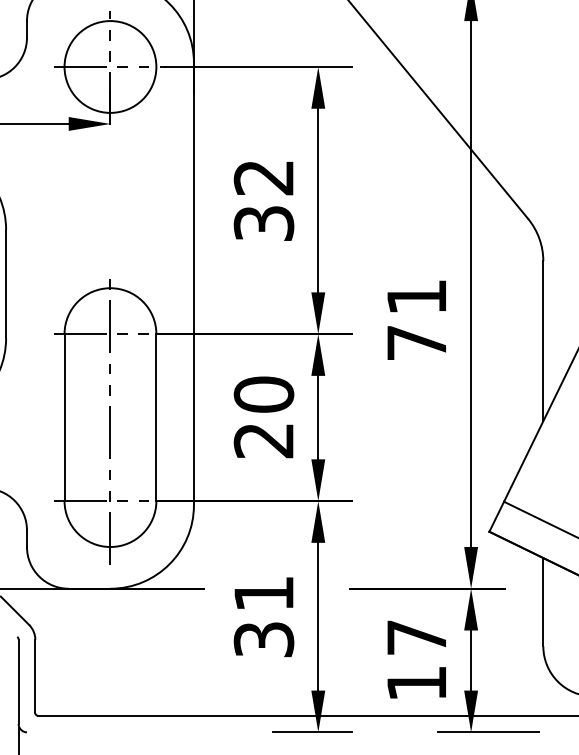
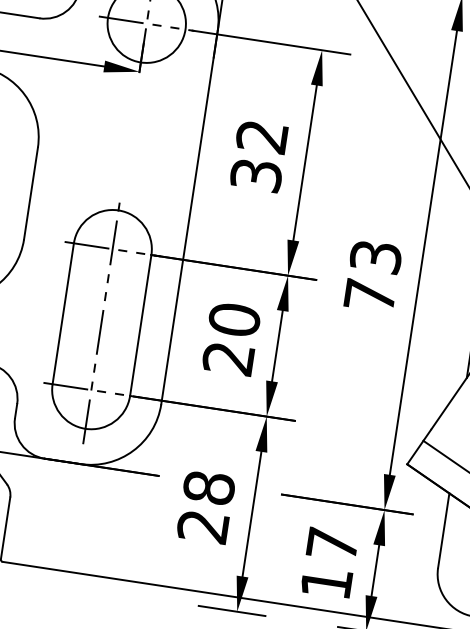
text: (416, 297) -> (375, 257), 71 -> 73
text: (263, 616) -> (205, 507), 31 -> 28

